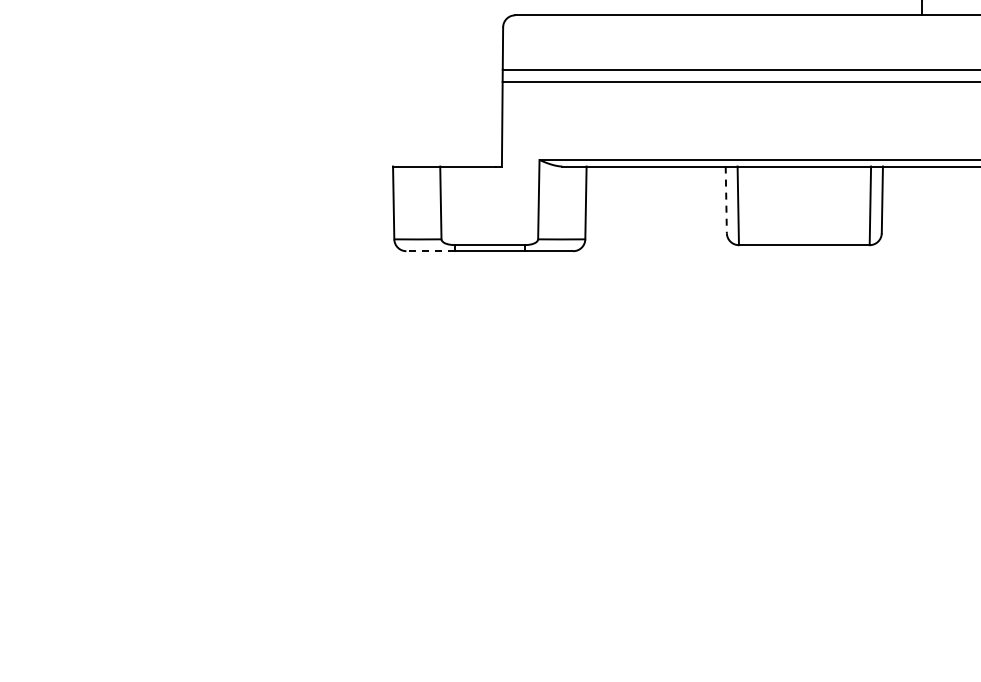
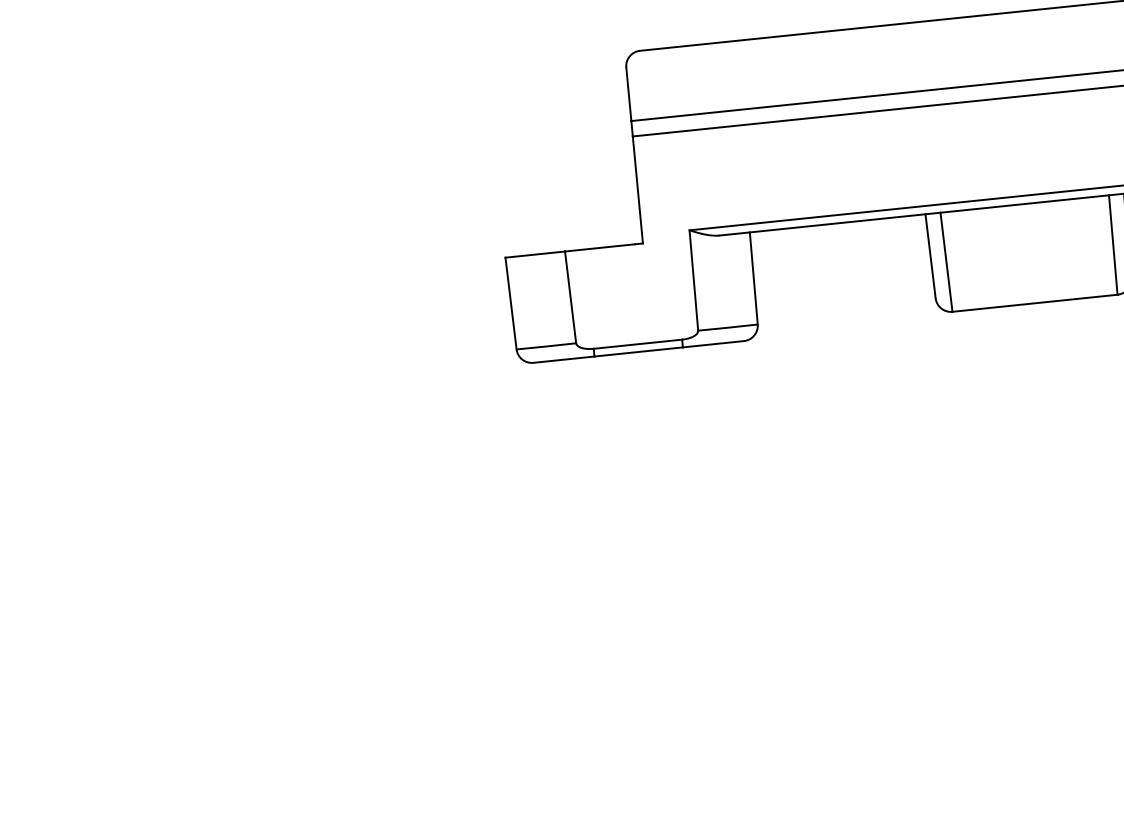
line: (726, 200) -> (930, 257), dashed -> solid
line: (430, 251) -> (563, 360), dashed -> solid

